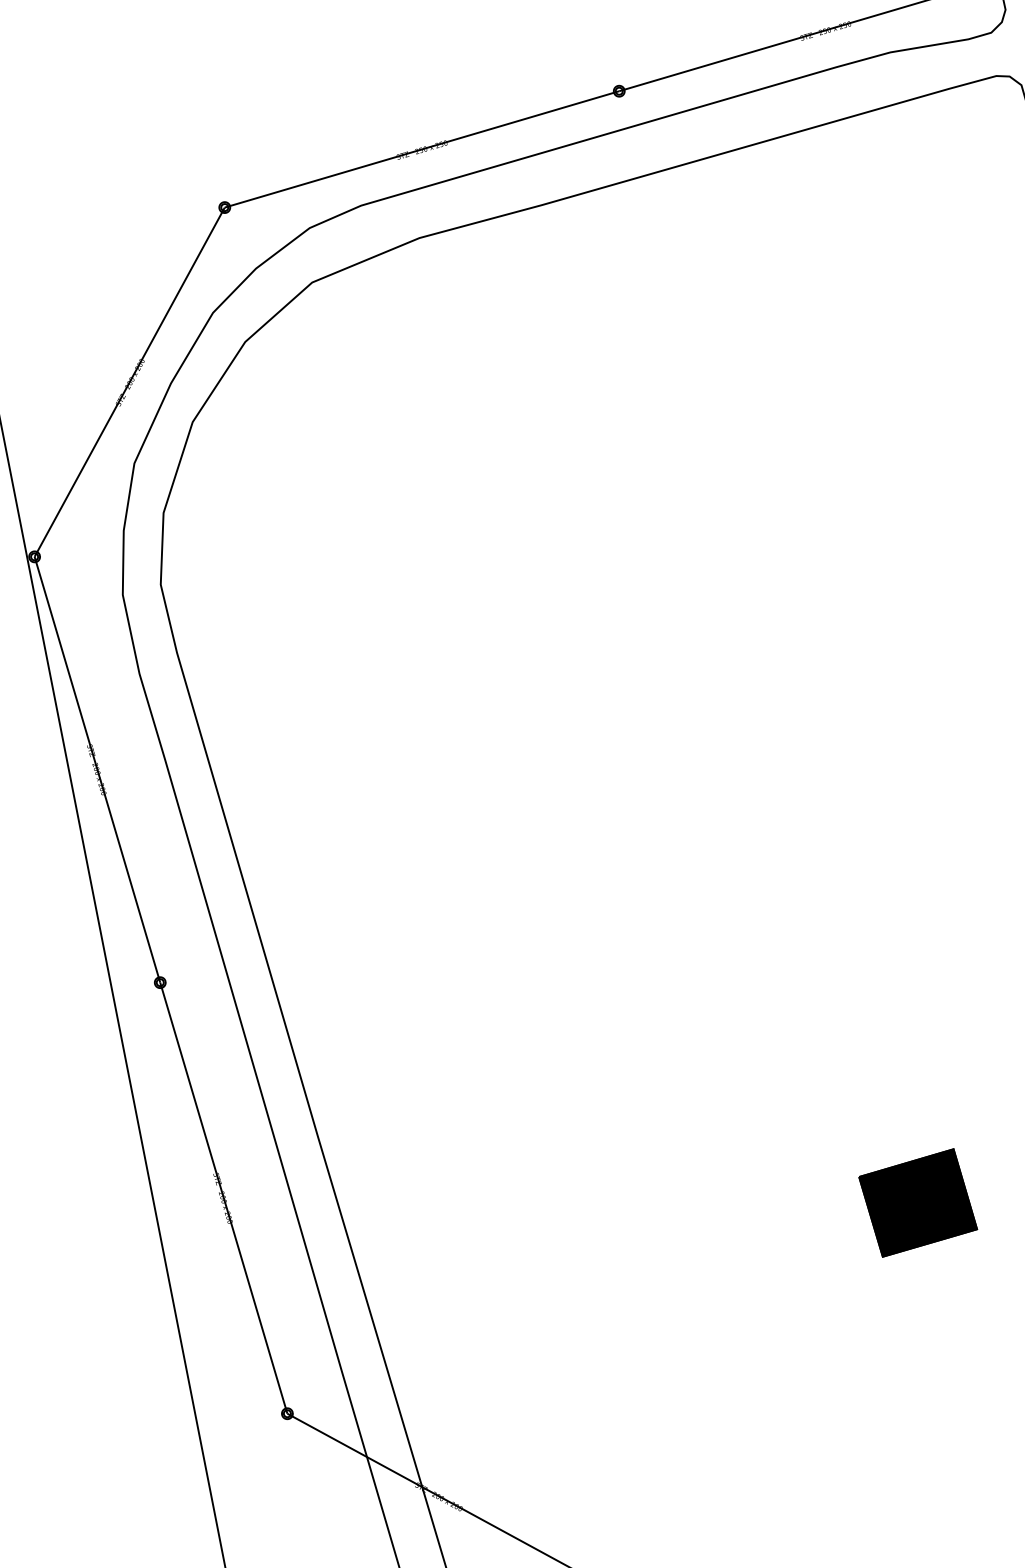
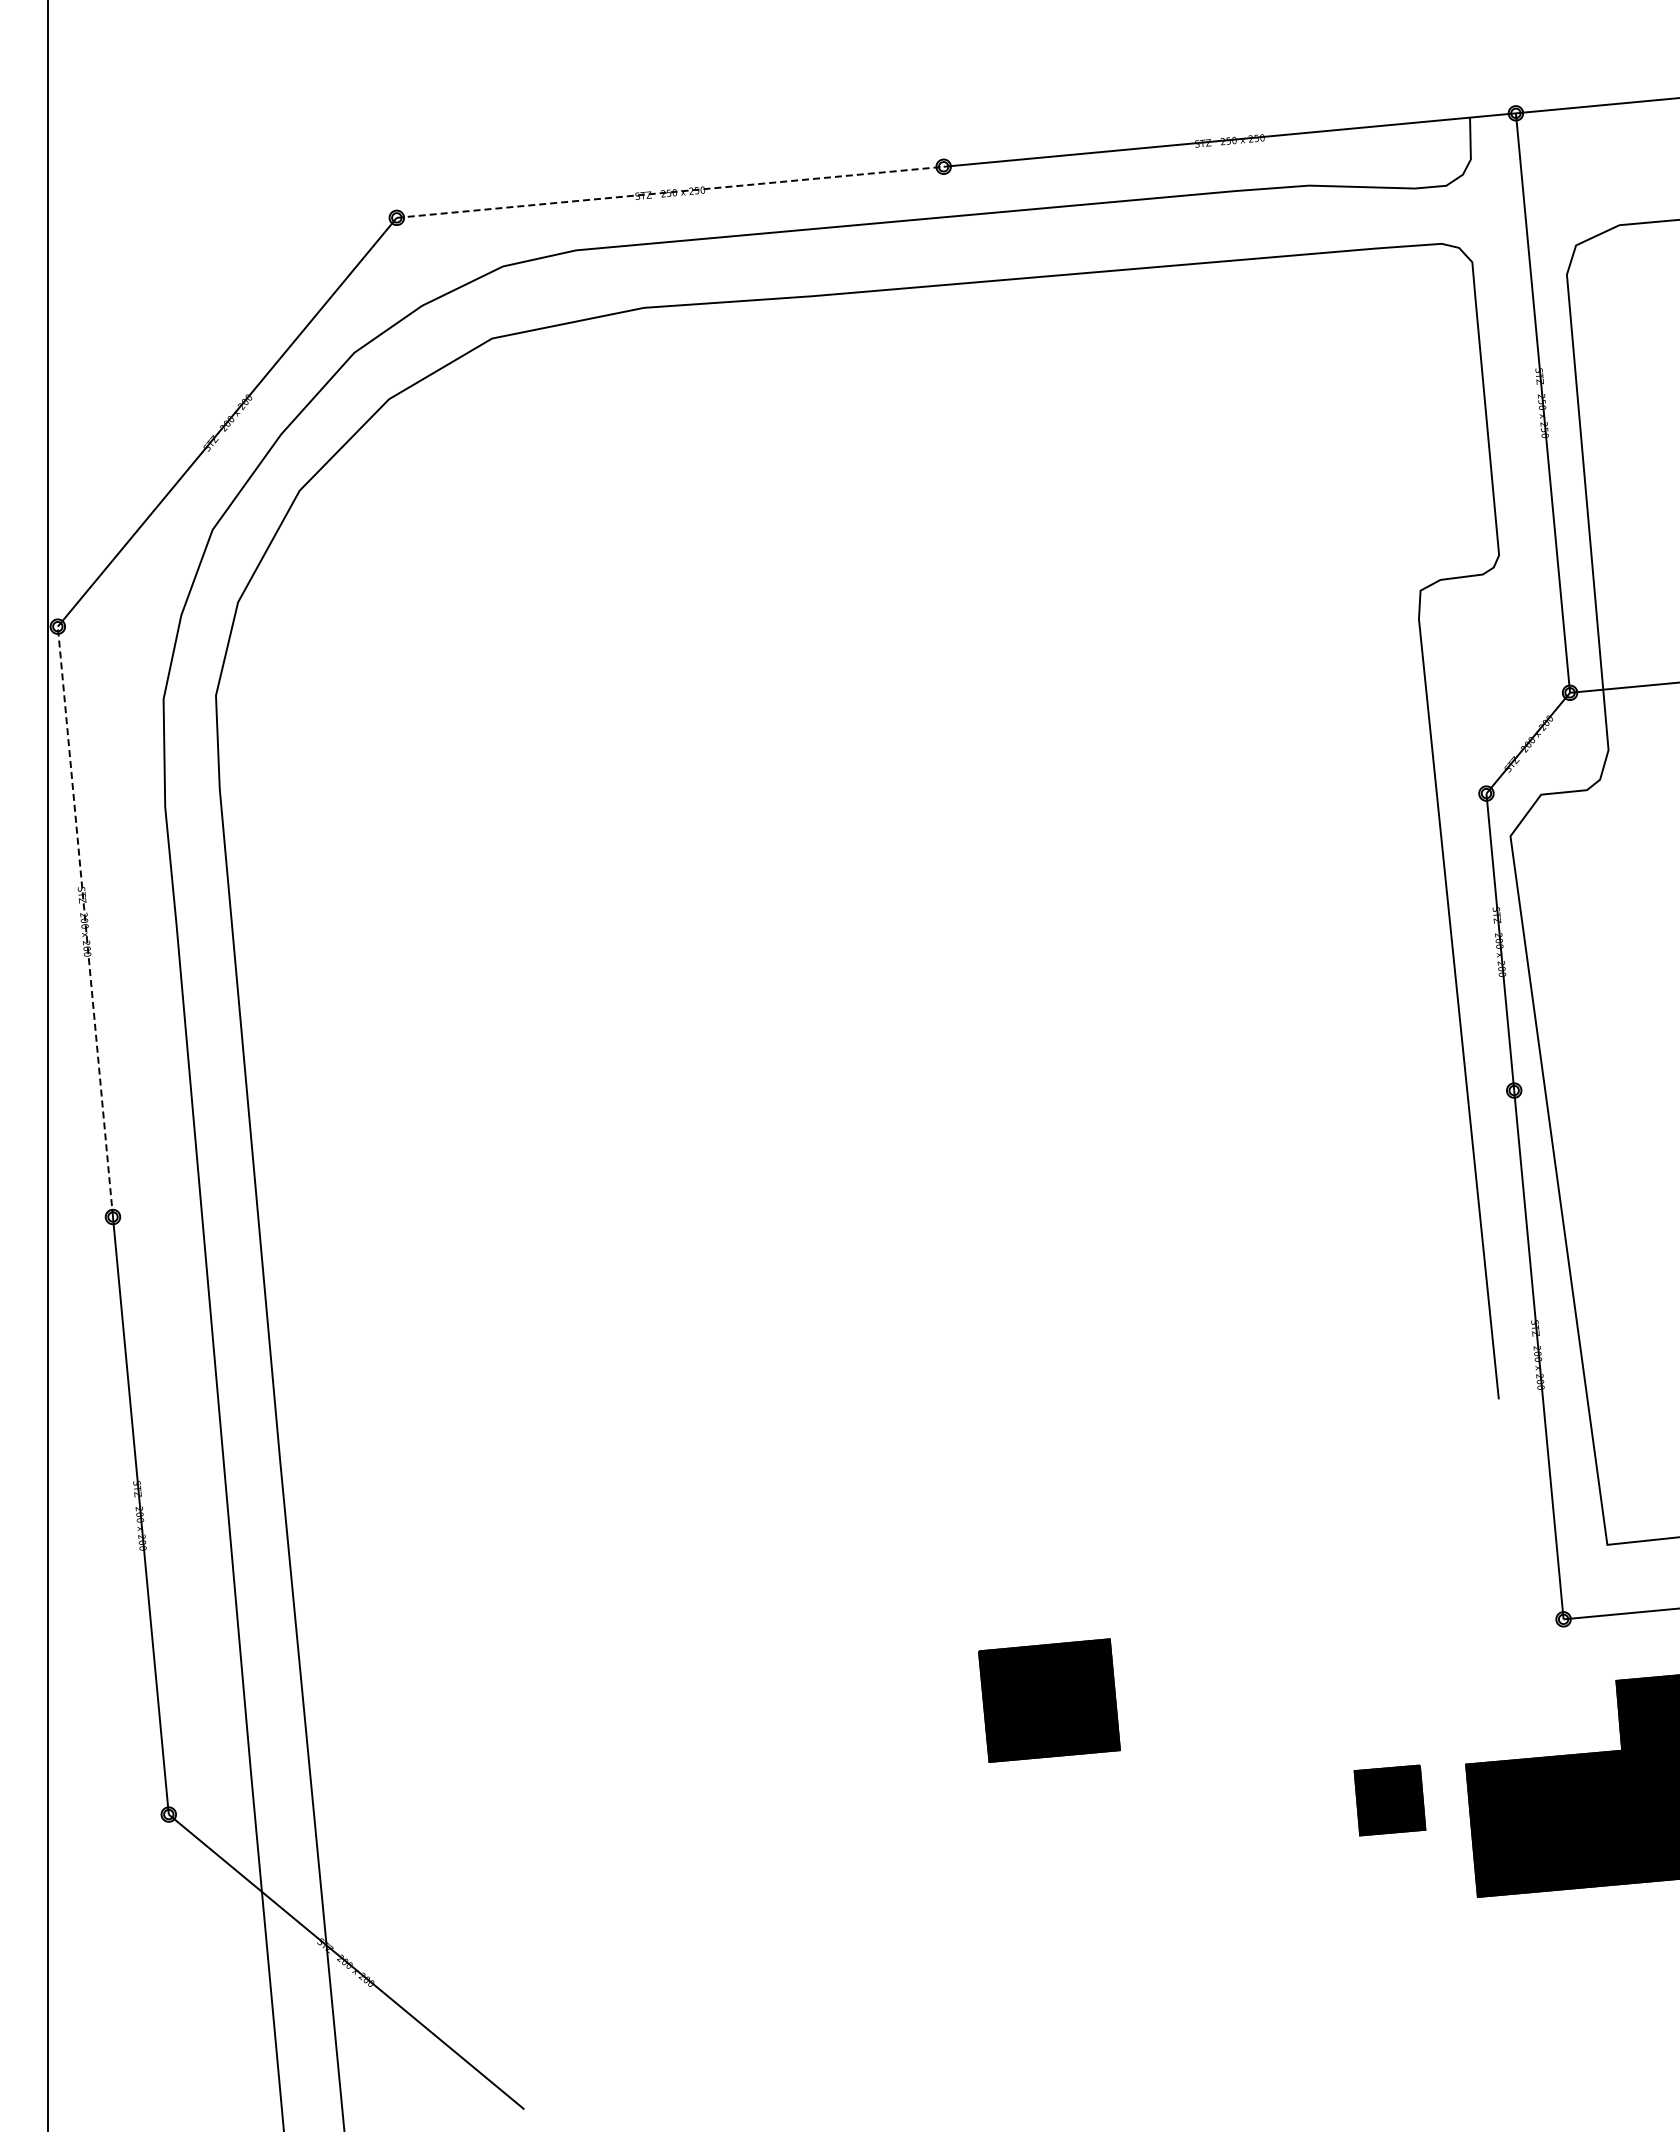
line: (422, 149) -> (670, 192), solid -> dashed
line: (97, 769) -> (85, 921), solid -> dashed

